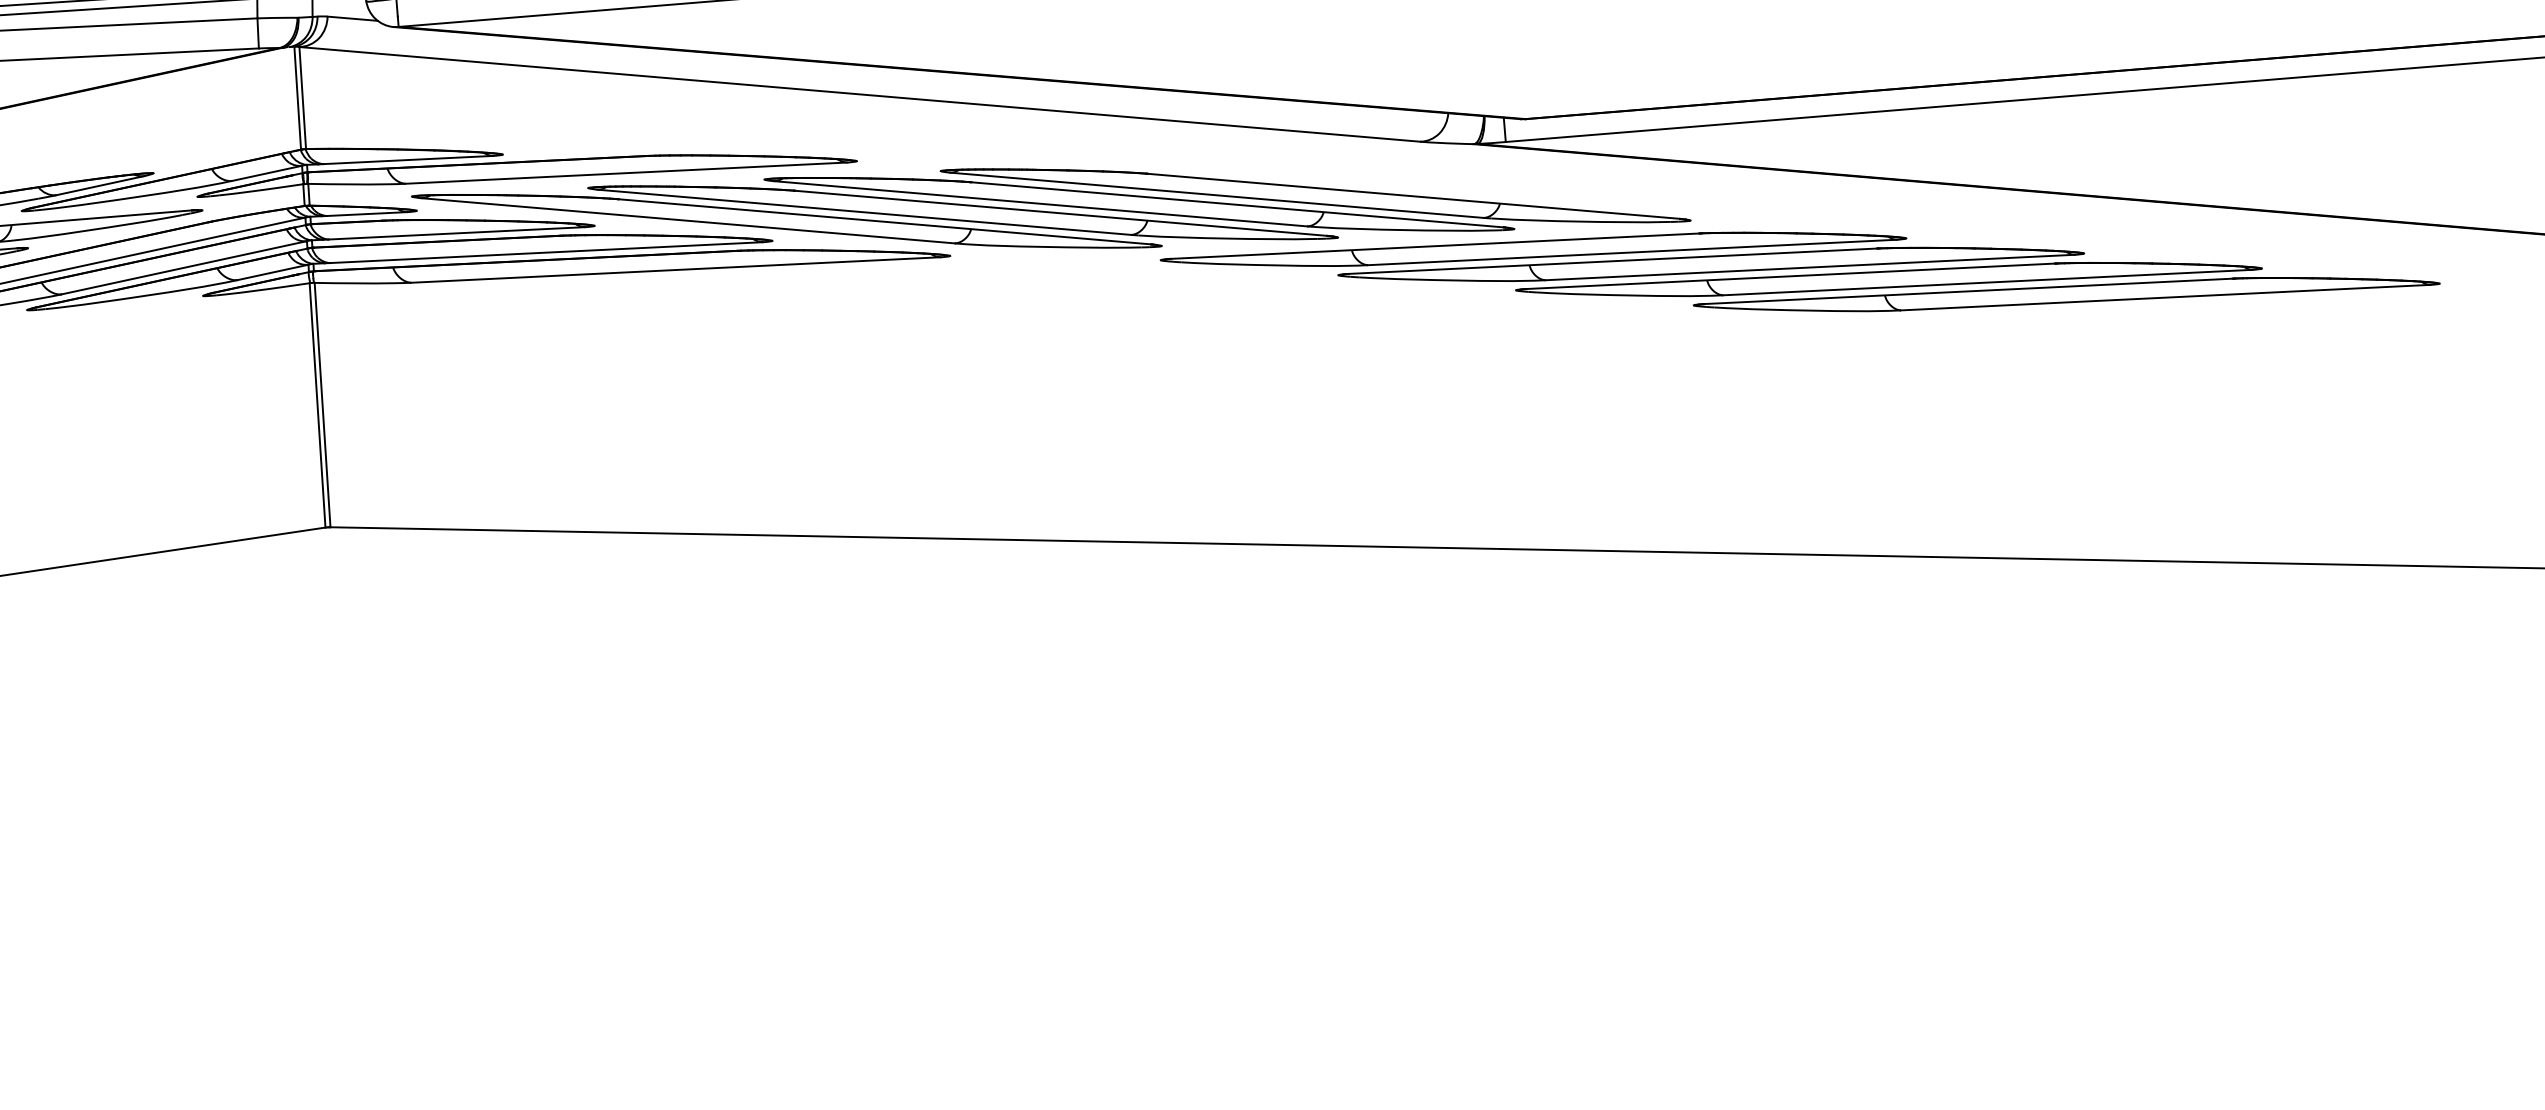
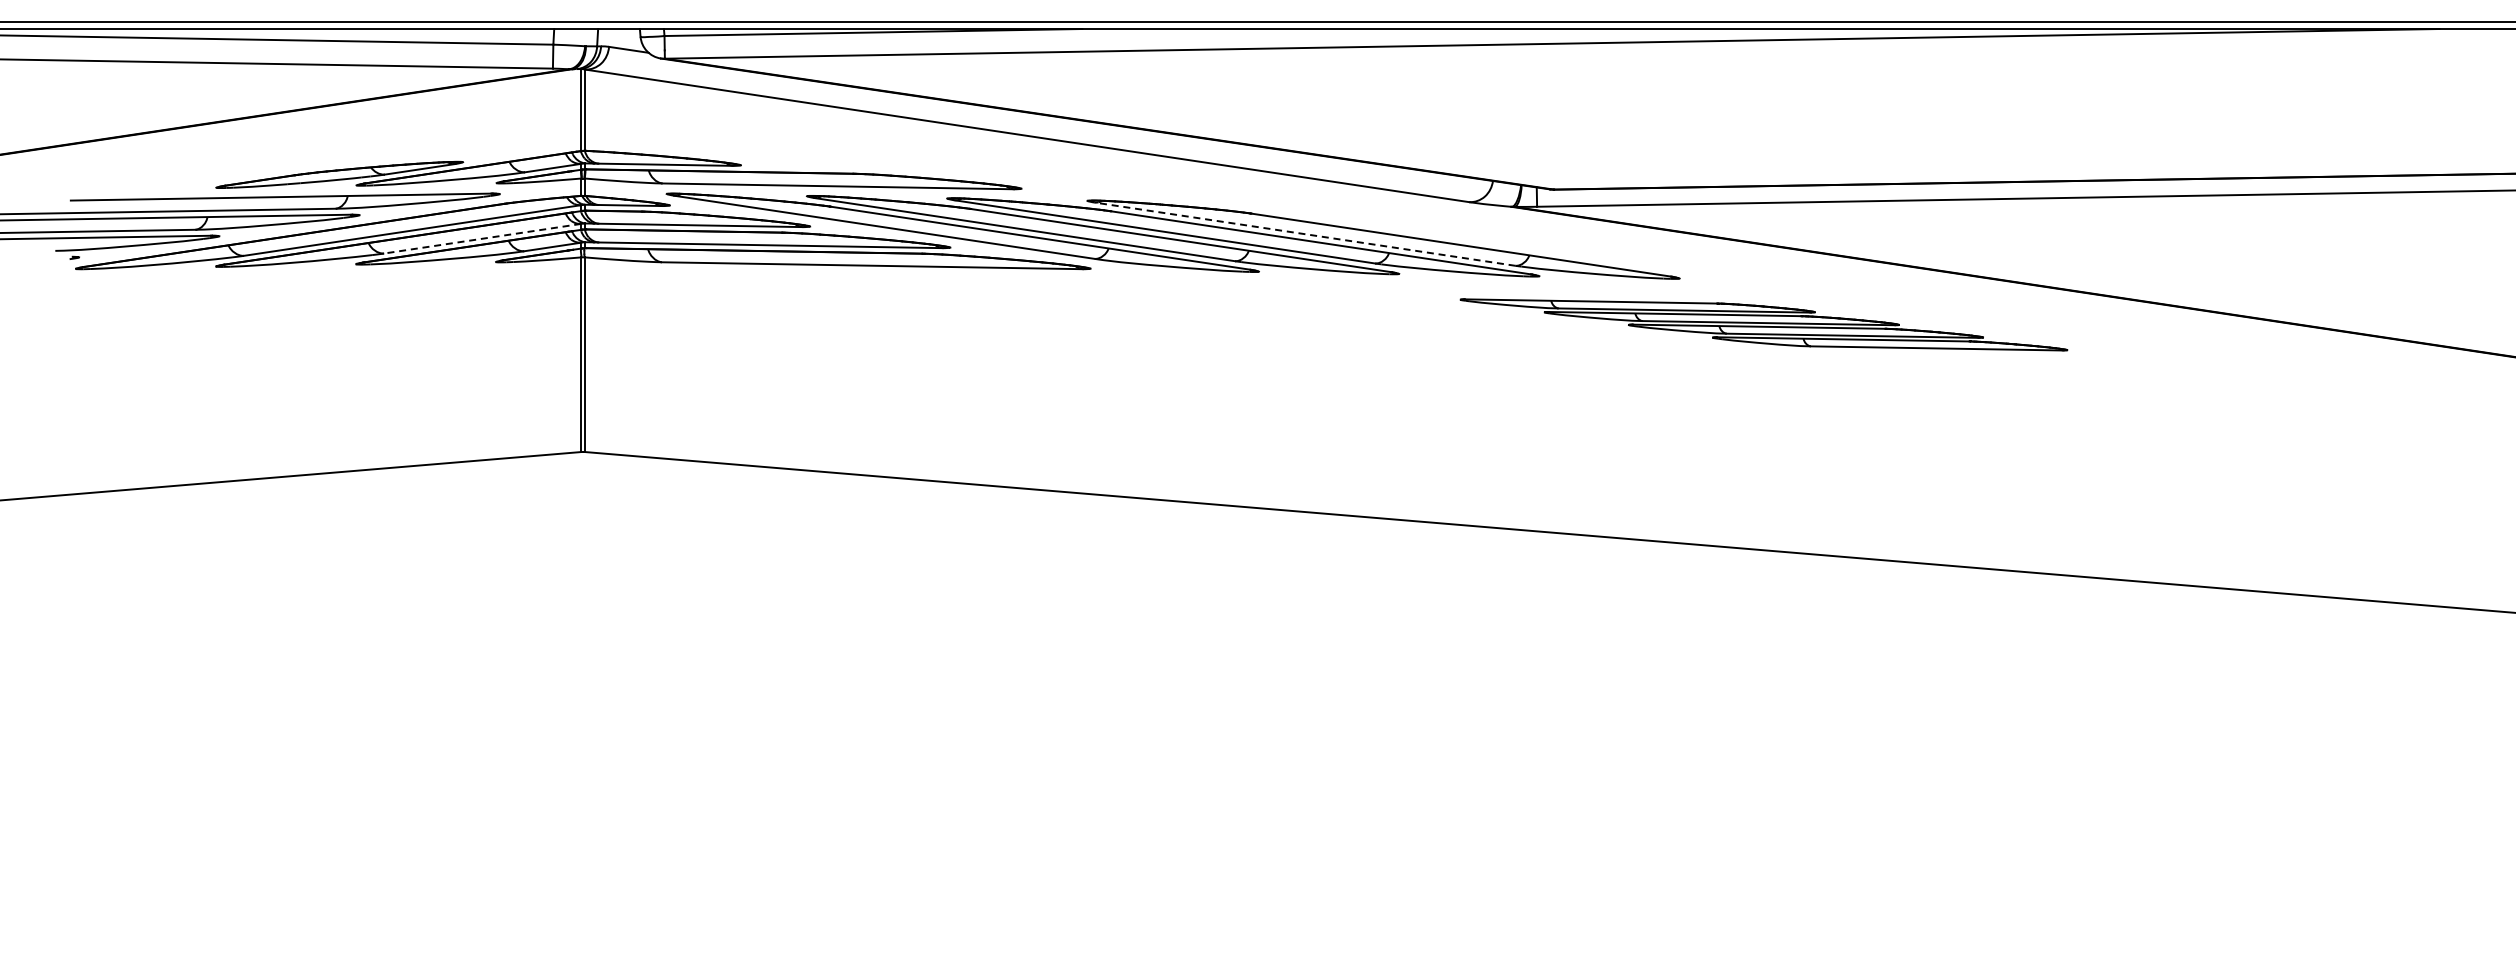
line: (1217, 195) -> (1305, 234), solid -> dashed
line: (184, 267) -> (482, 238), solid -> dashed
part: (1799, 271) -> (1763, 324), size x0.6

